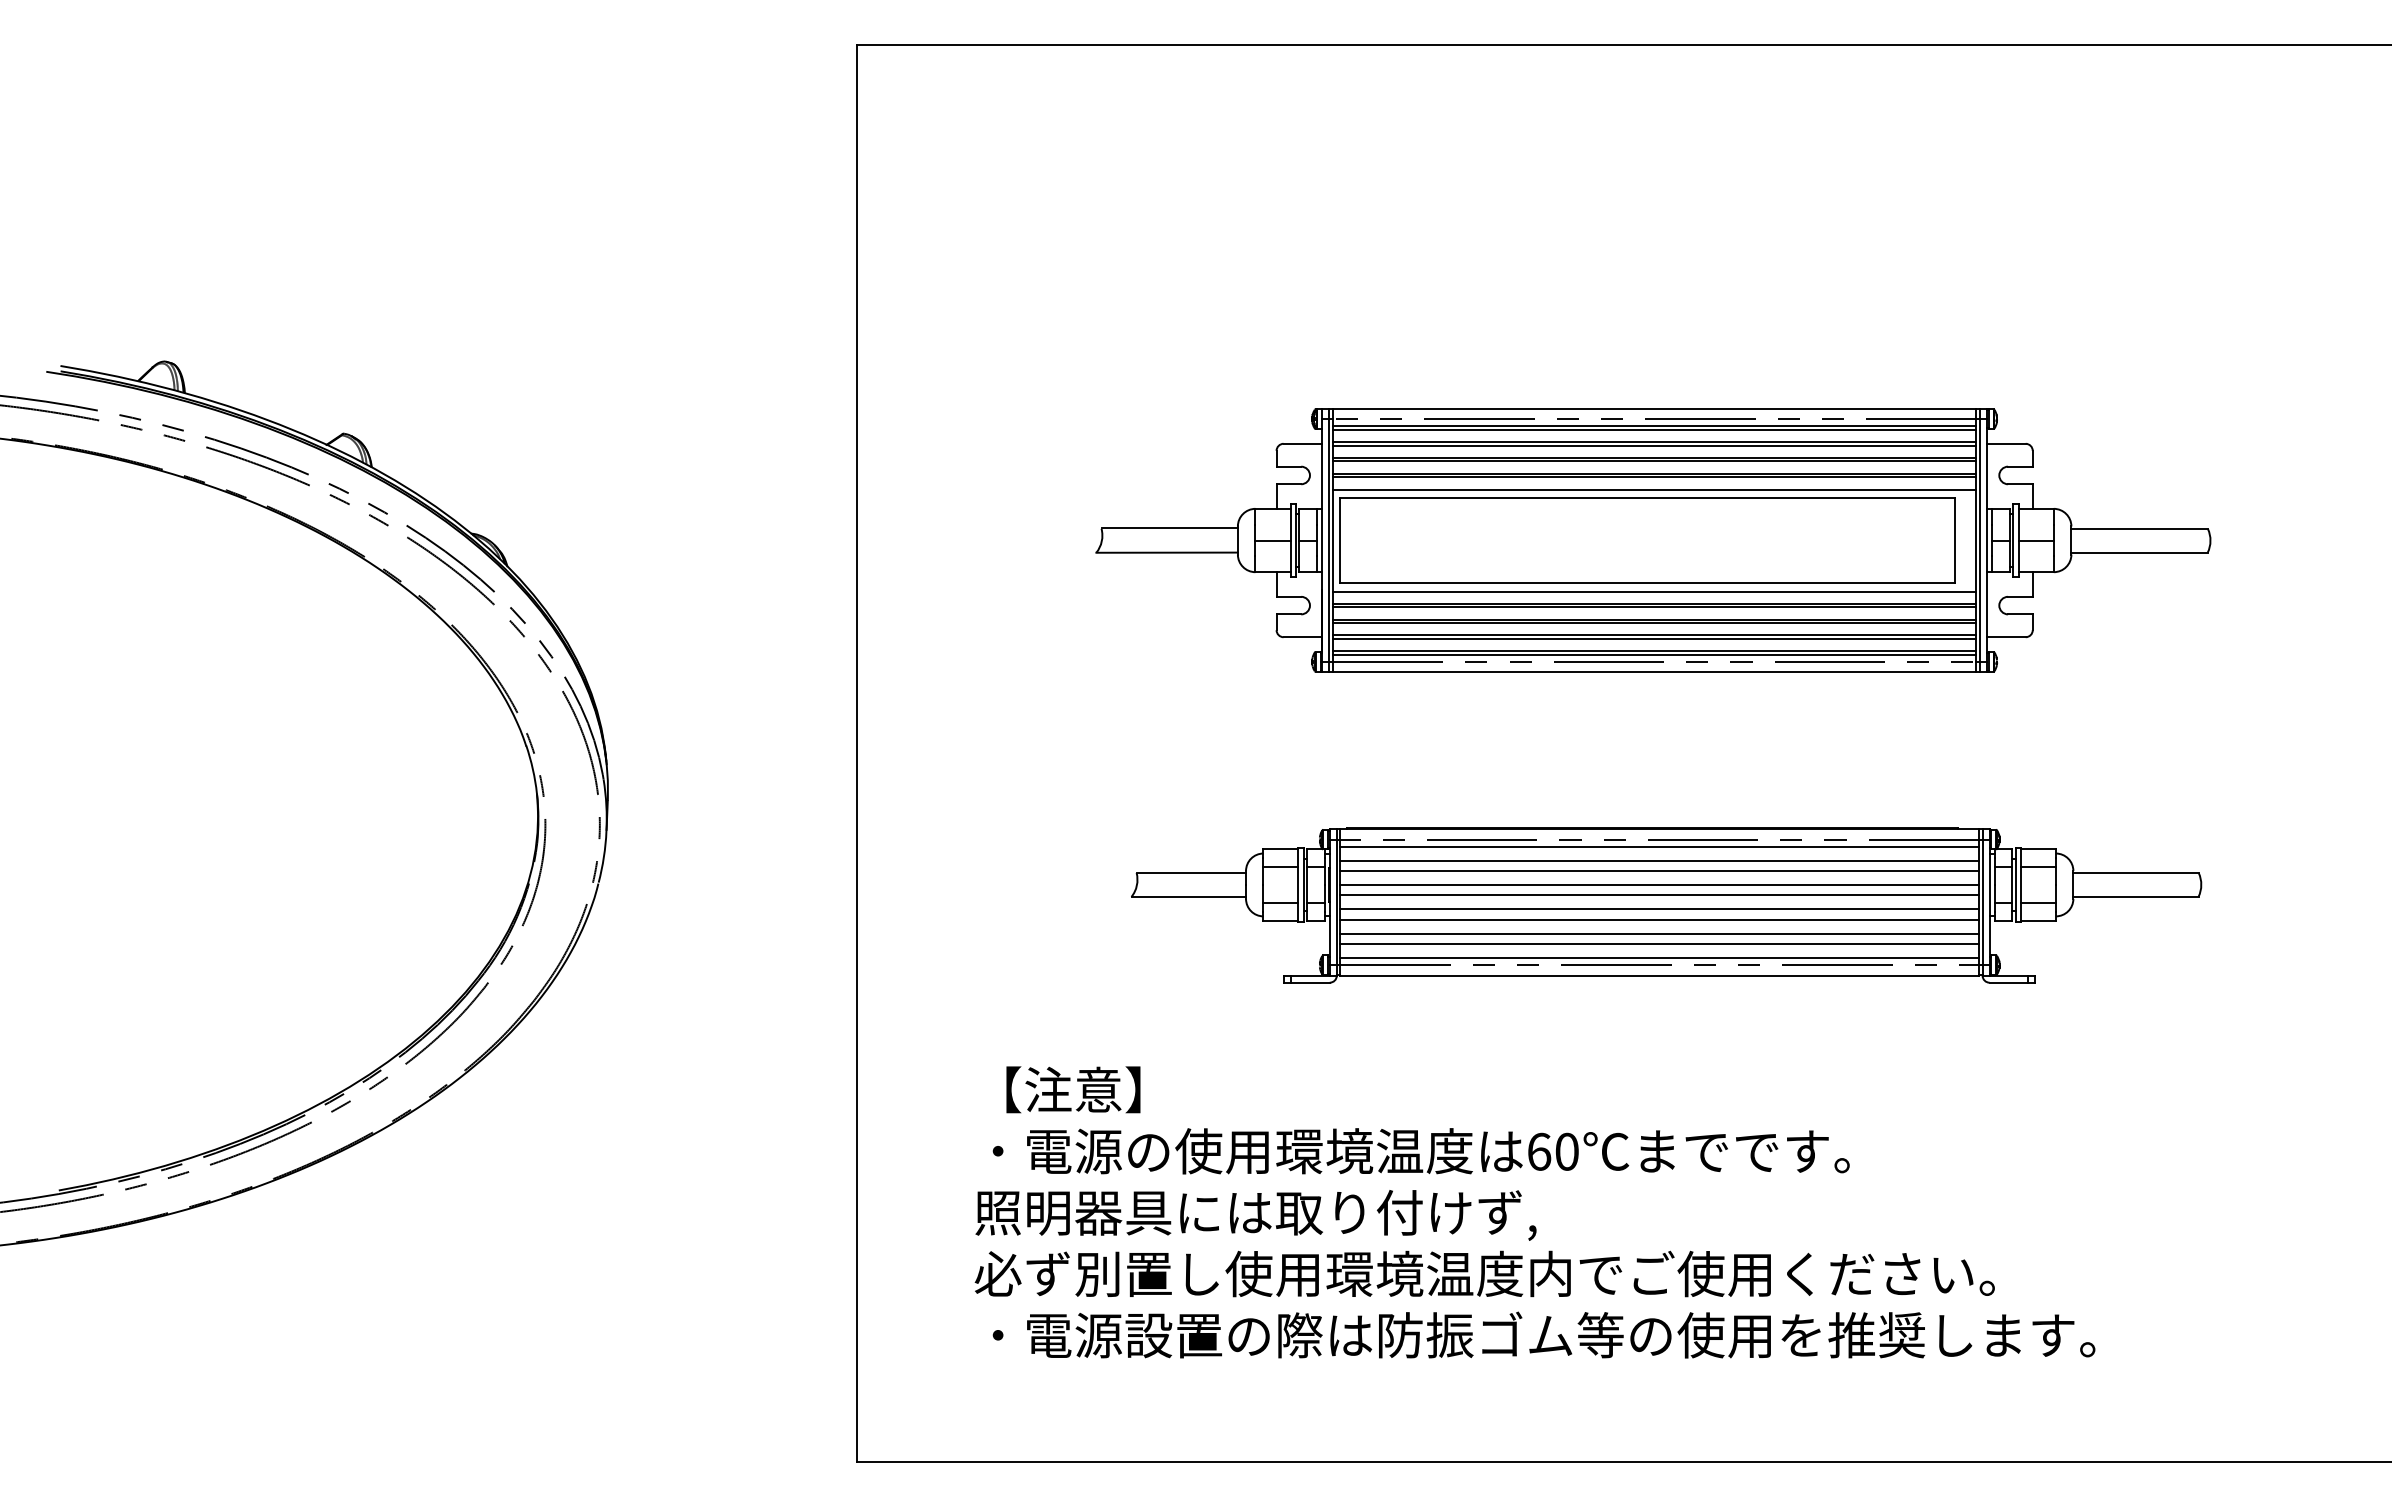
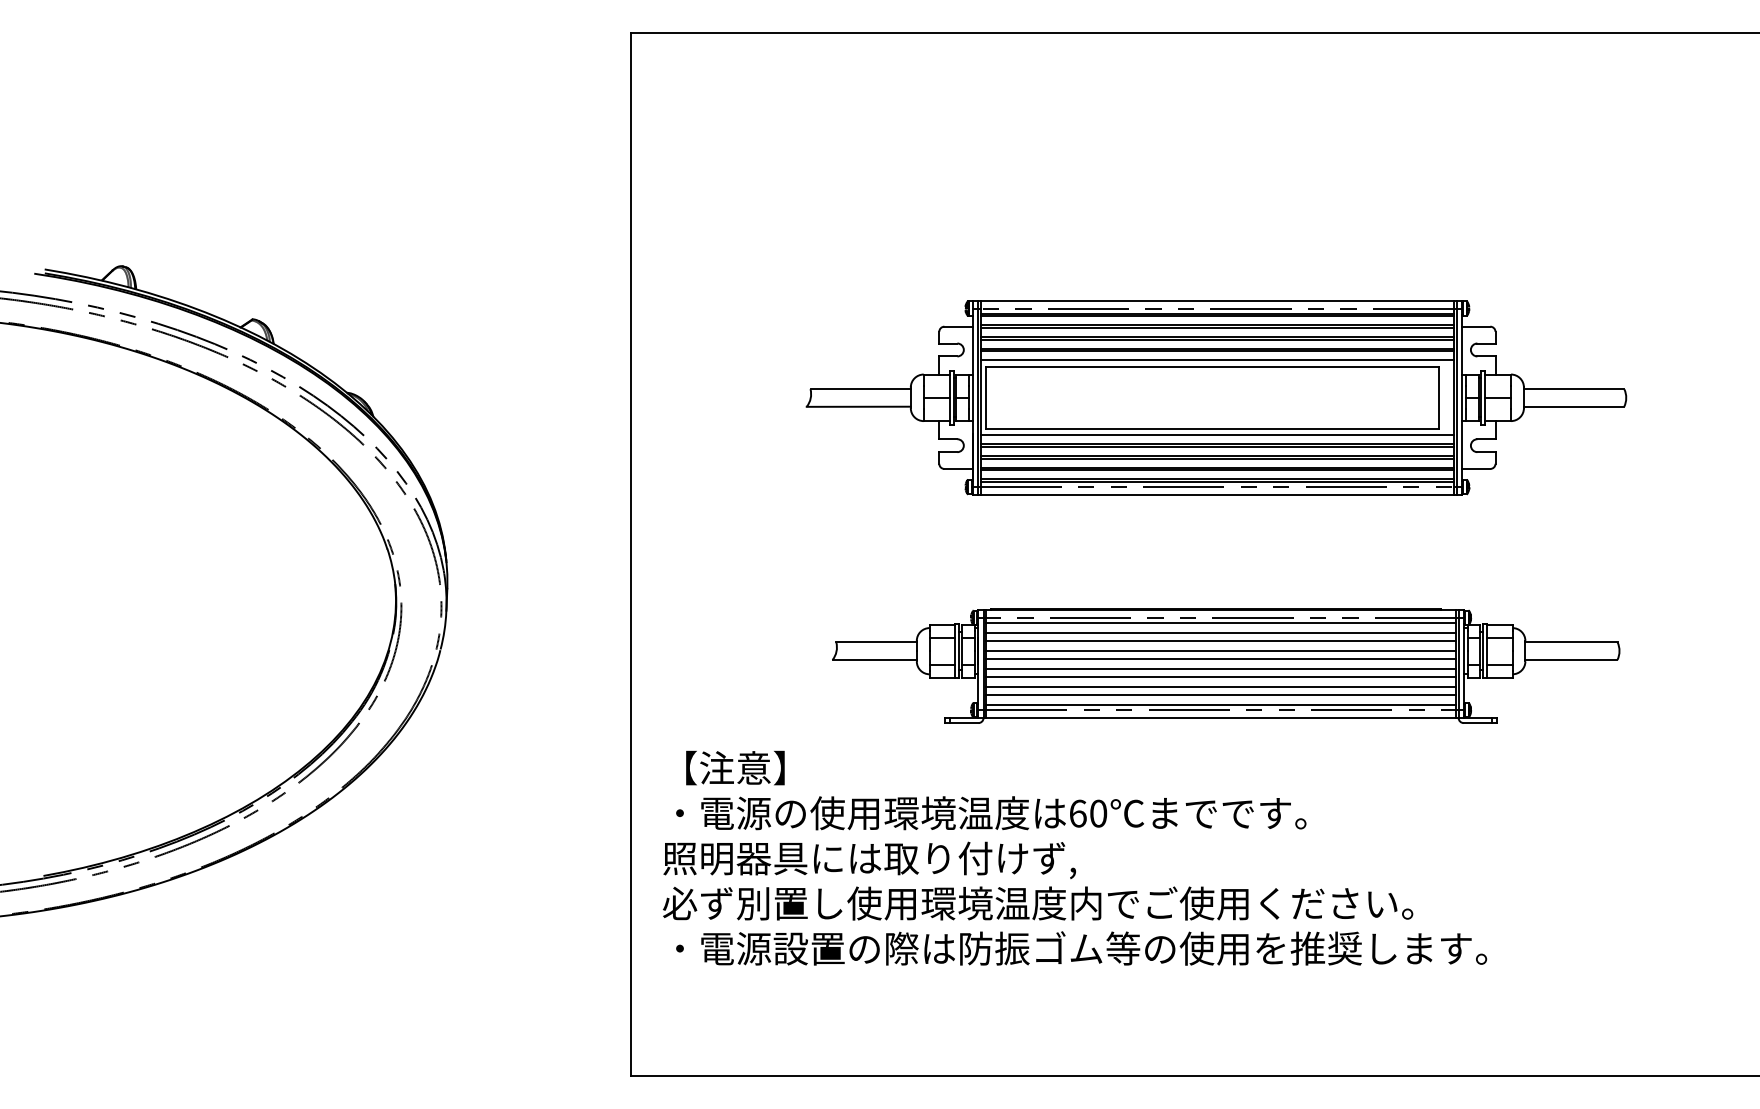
text: (1534, 1212) -> (1074, 858), moved

